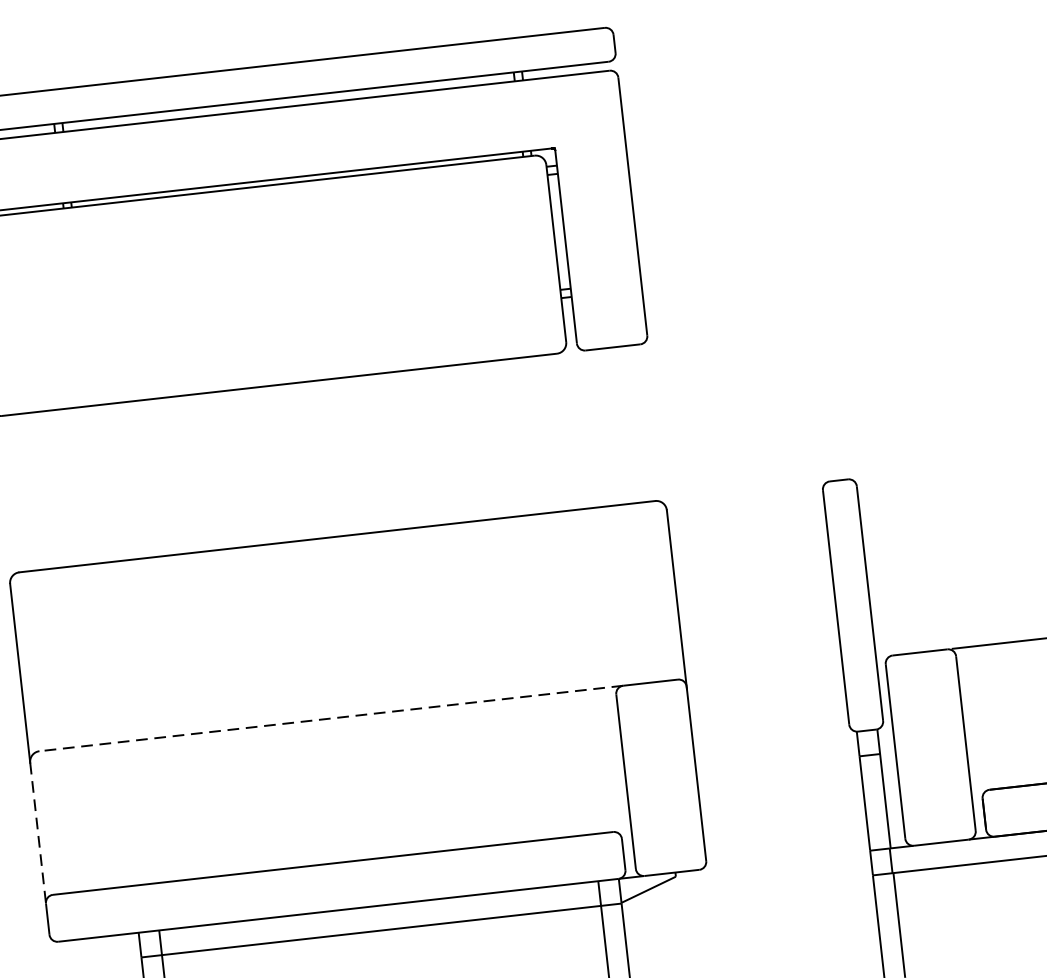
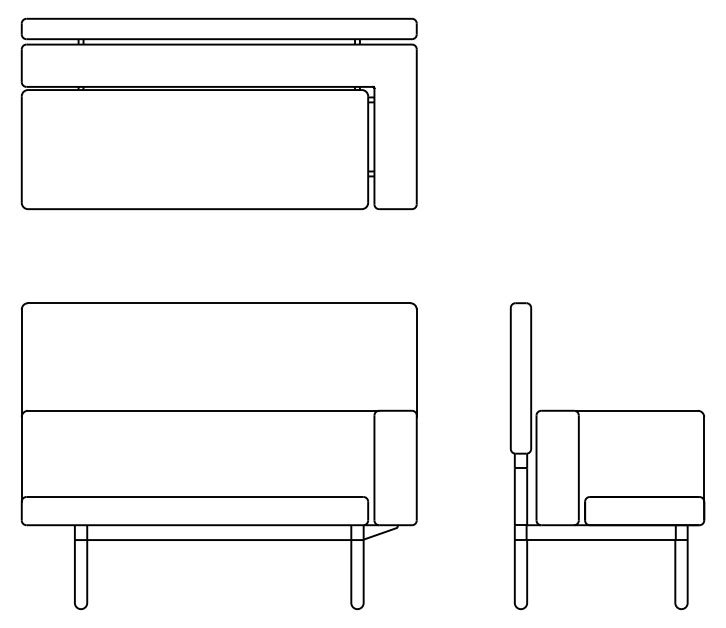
line: (331, 718) -> (203, 410), dashed -> solid
line: (37, 833) -> (21, 459), dashed -> solid

